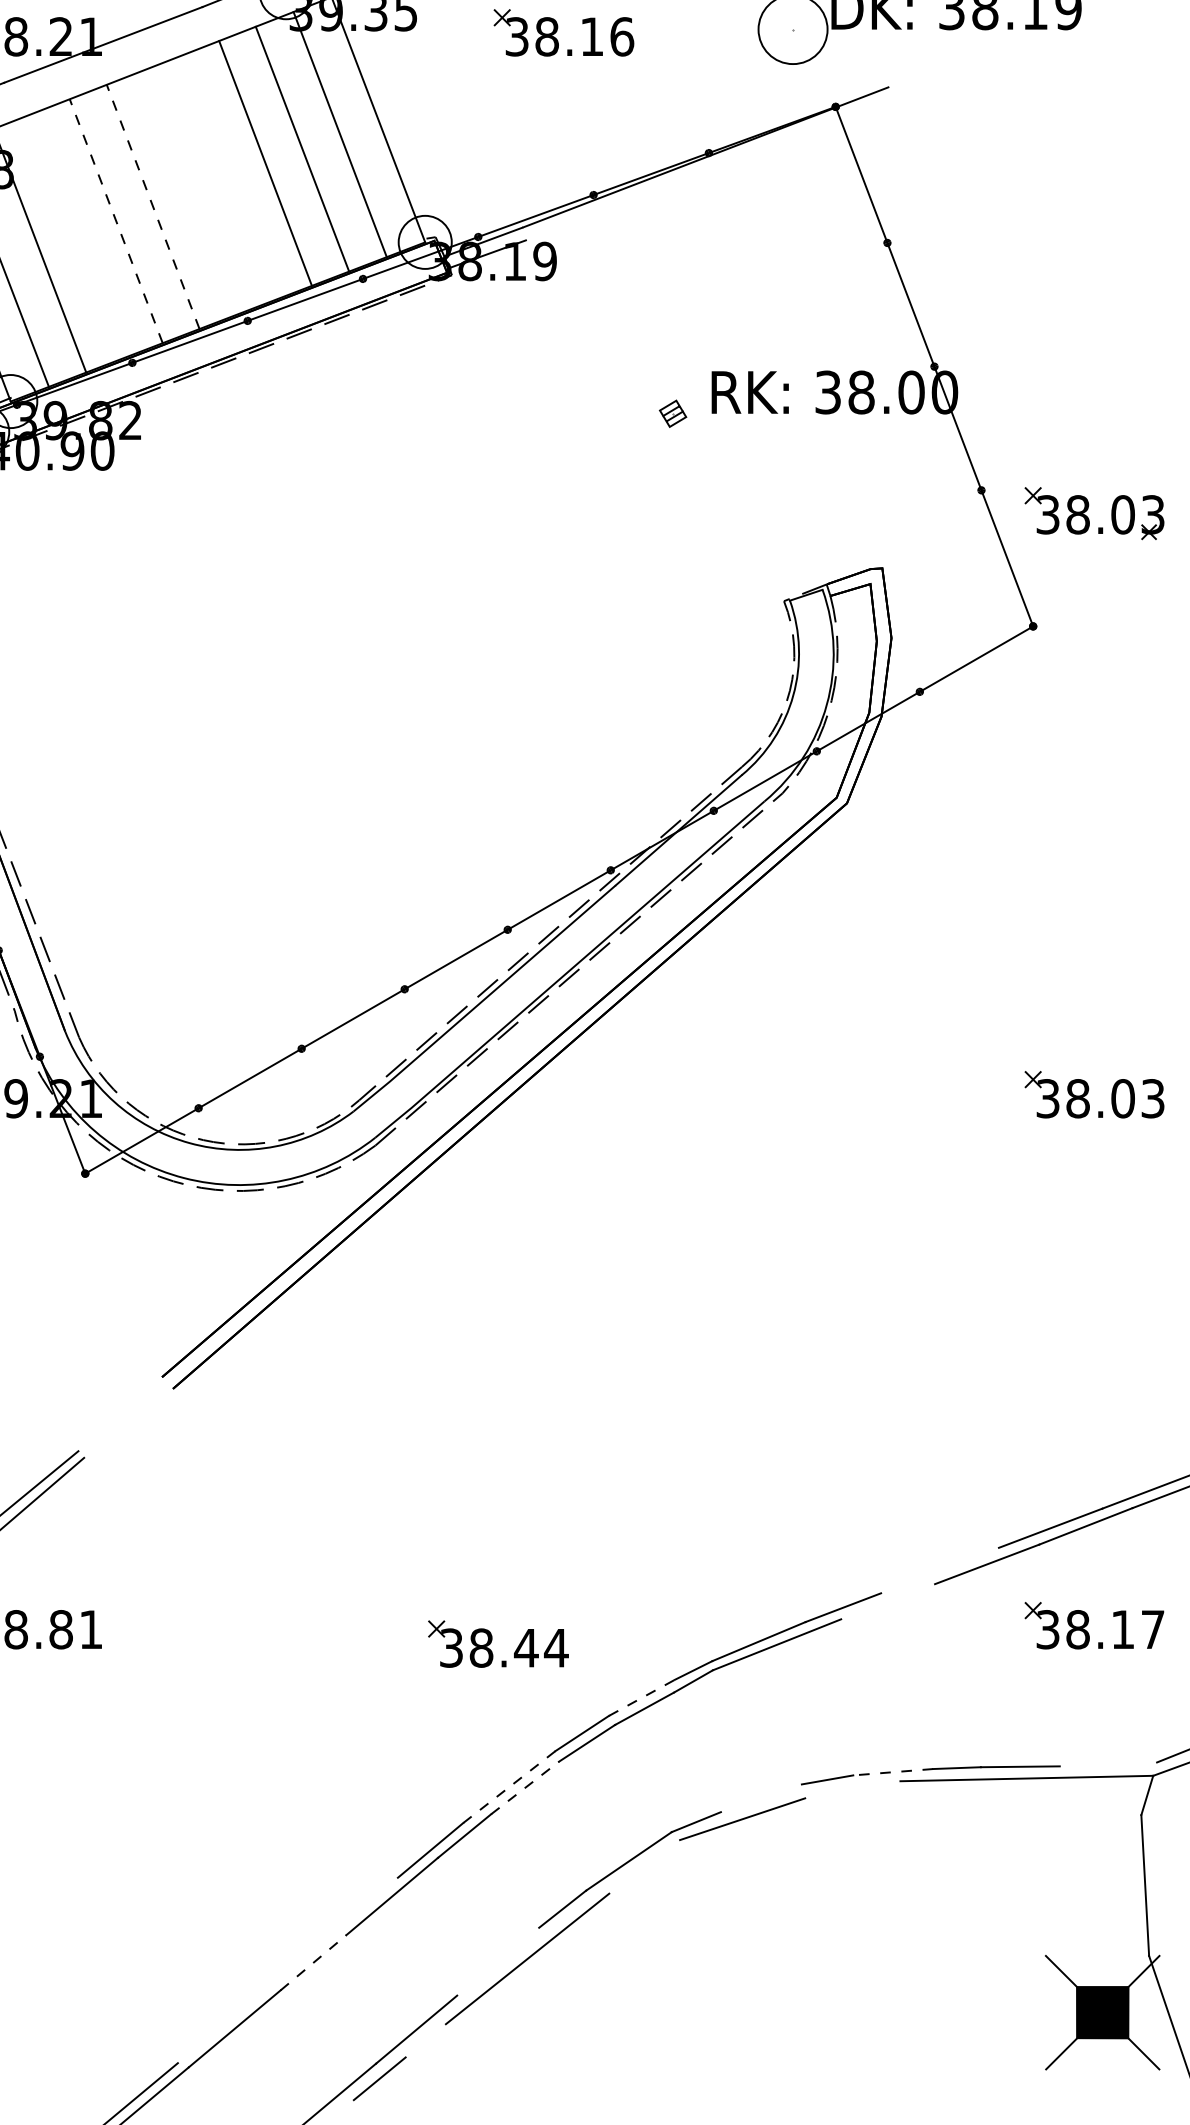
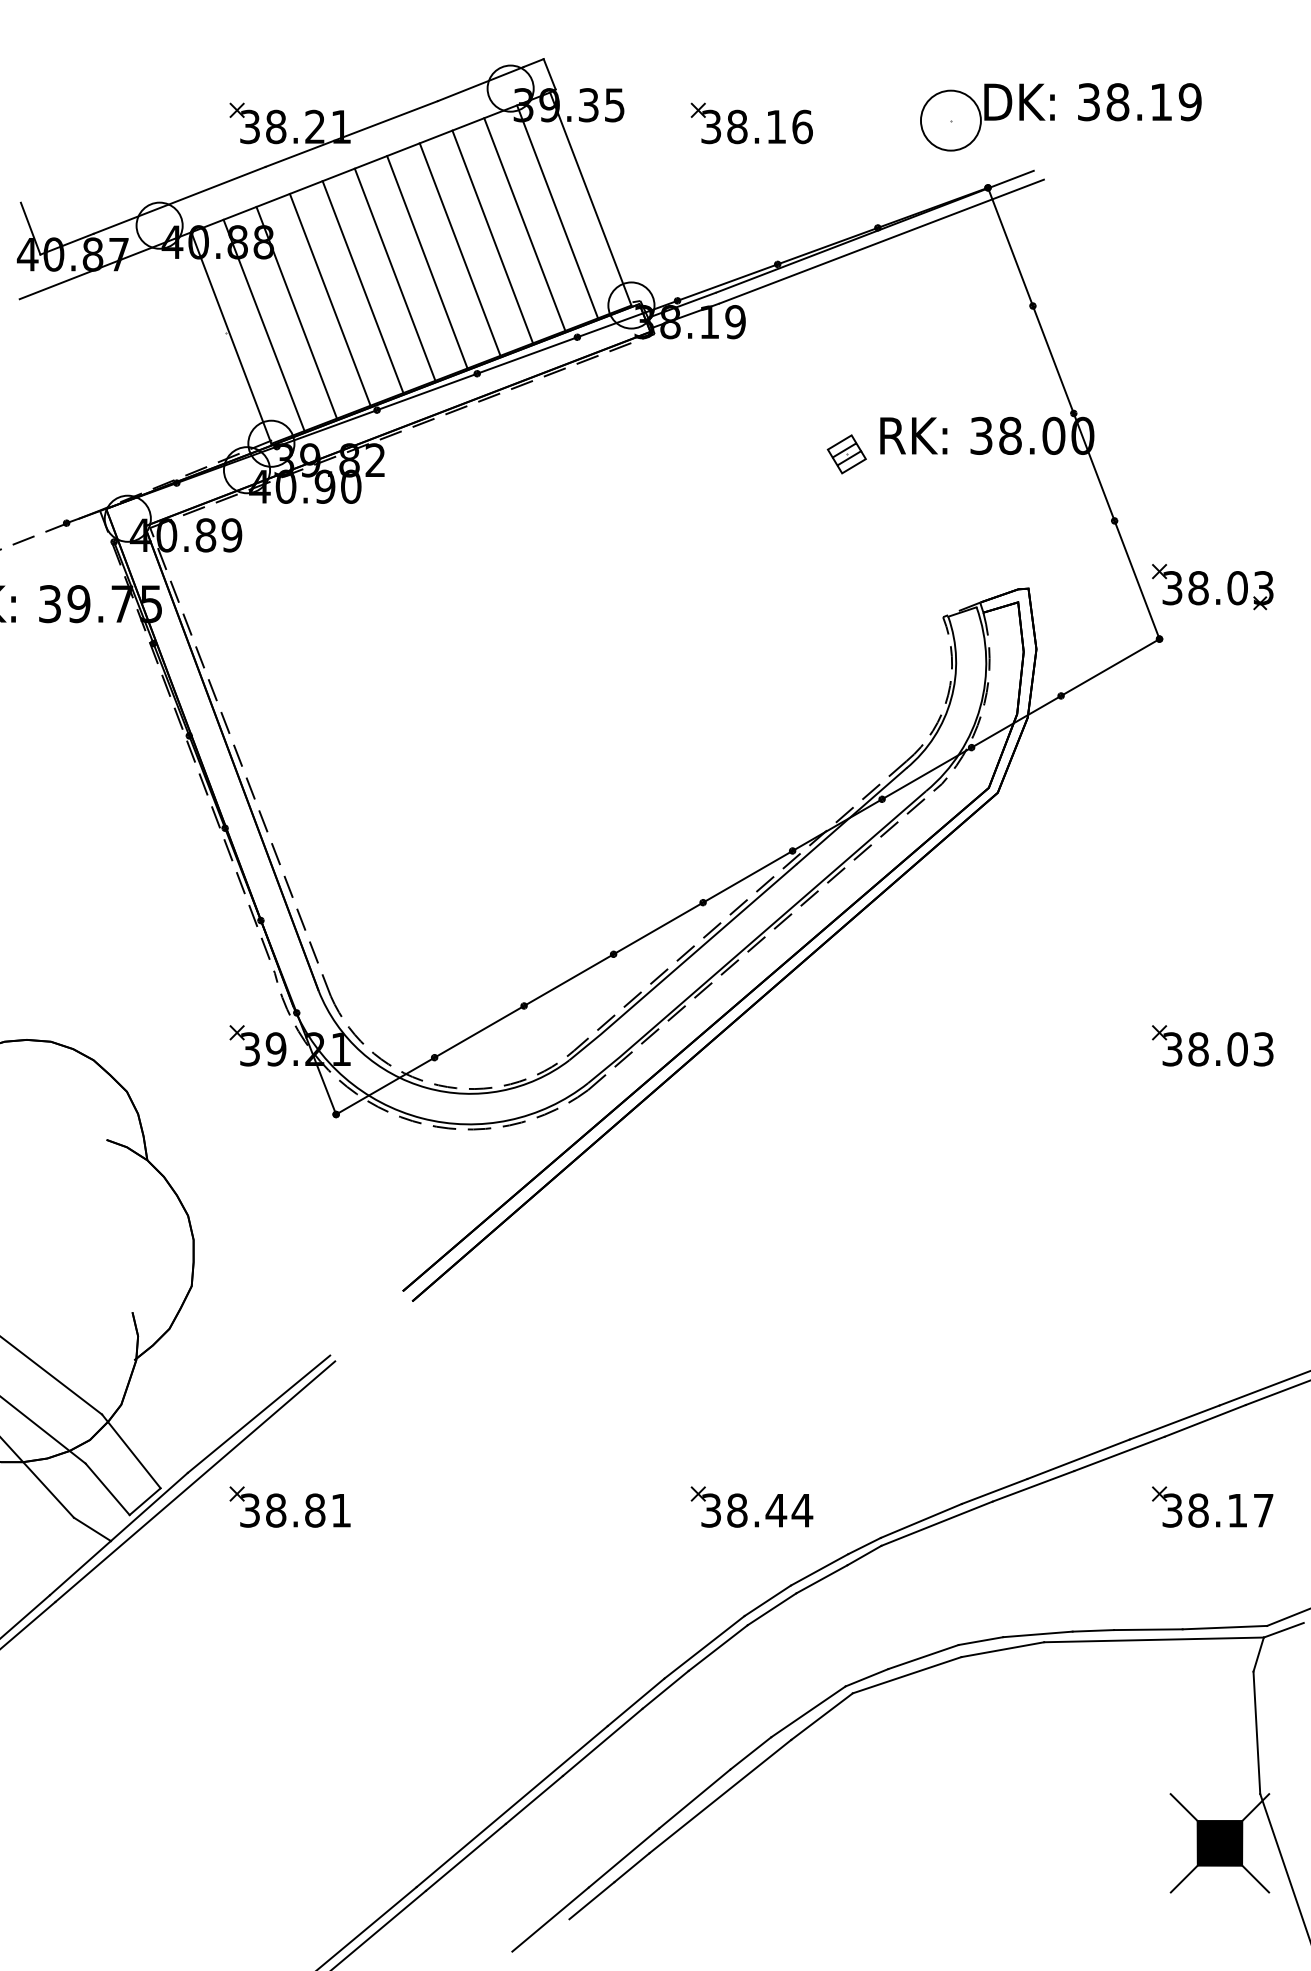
line: (713, 168) -> (881, 241), added
line: (227, 177) -> (459, 249), added
line: (190, 192) -> (427, 262), added
line: (152, 206) -> (394, 274), dashed -> solid
line: (115, 220) -> (362, 286), dashed -> solid
line: (77, 235) -> (329, 299), added
part: (672, 413) -> (846, 454), size x1.67
part: (1094, 514) -> (1212, 587), moved
line: (939, 1569) -> (1078, 1458), added
line: (888, 1601) -> (1033, 1486), added
part: (497, 1643) -> (751, 1506), moved
line: (641, 1697) -> (819, 1569), dashed -> solid
line: (1107, 1764) -> (1224, 1627), added
line: (892, 1772) -> (1037, 1634), dashed -> solid
line: (509, 1787) -> (704, 1647), dashed -> solid
line: (525, 1787) -> (718, 1647), dashed -> solid
line: (852, 1789) -> (1002, 1649), added
line: (761, 1798) -> (923, 1657), added
line: (644, 1866) -> (821, 1716), added
line: (497, 1961) -> (694, 1798), added
line: (313, 1962) -> (534, 1799), dashed -> solid
line: (287, 1970) -> (511, 1806), added
line: (425, 2040) -> (631, 1867), added

